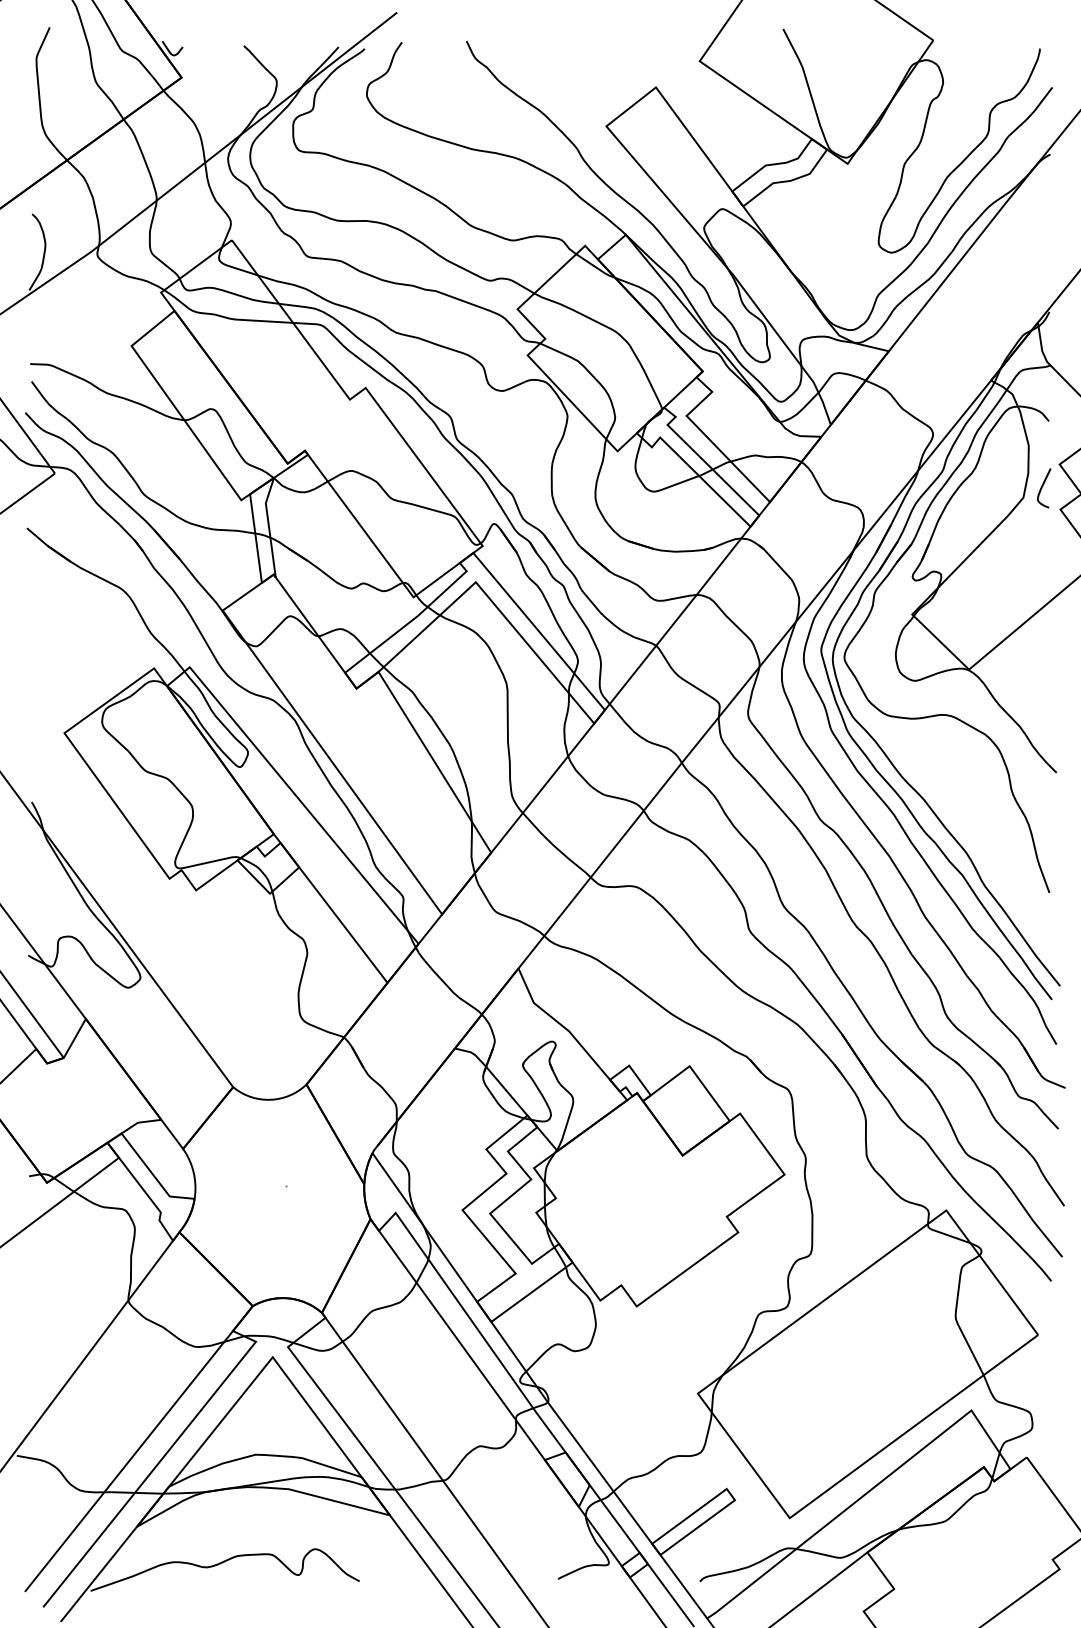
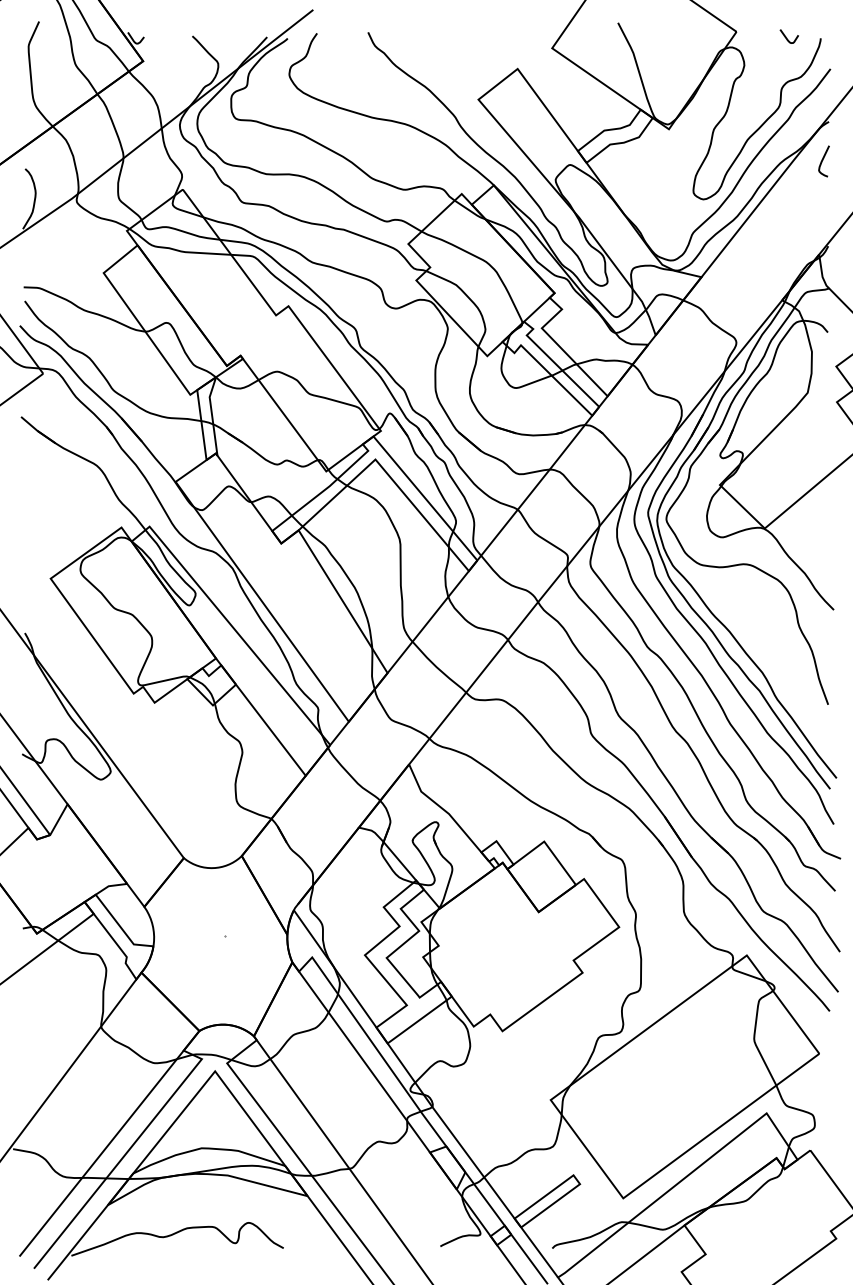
curve: (996, 46) -> (786, 36), added
curve: (1043, 487) -> (823, 160), moved

